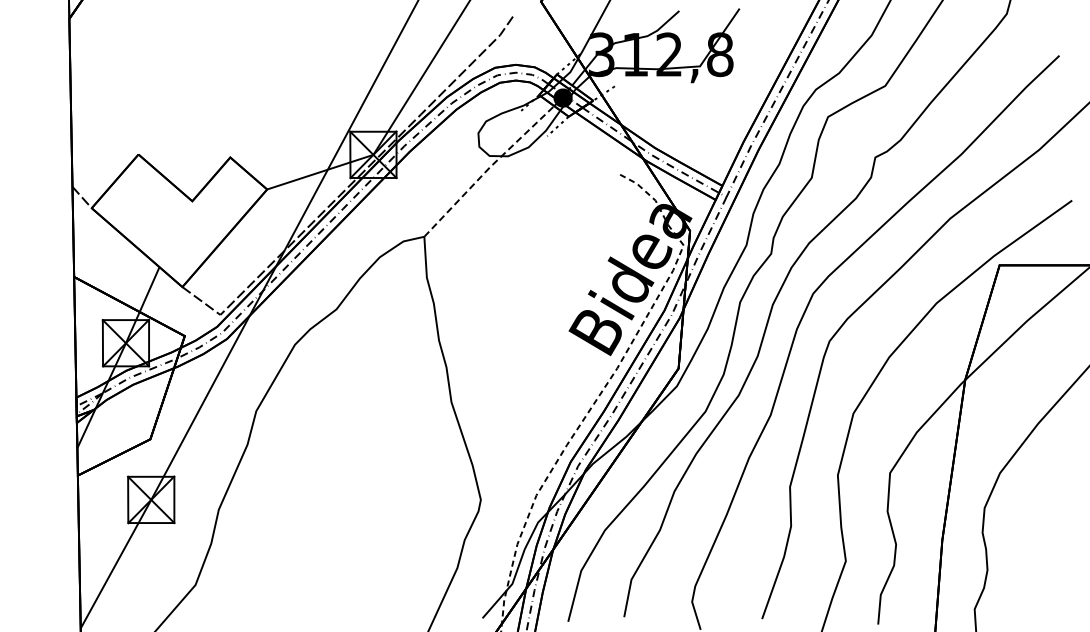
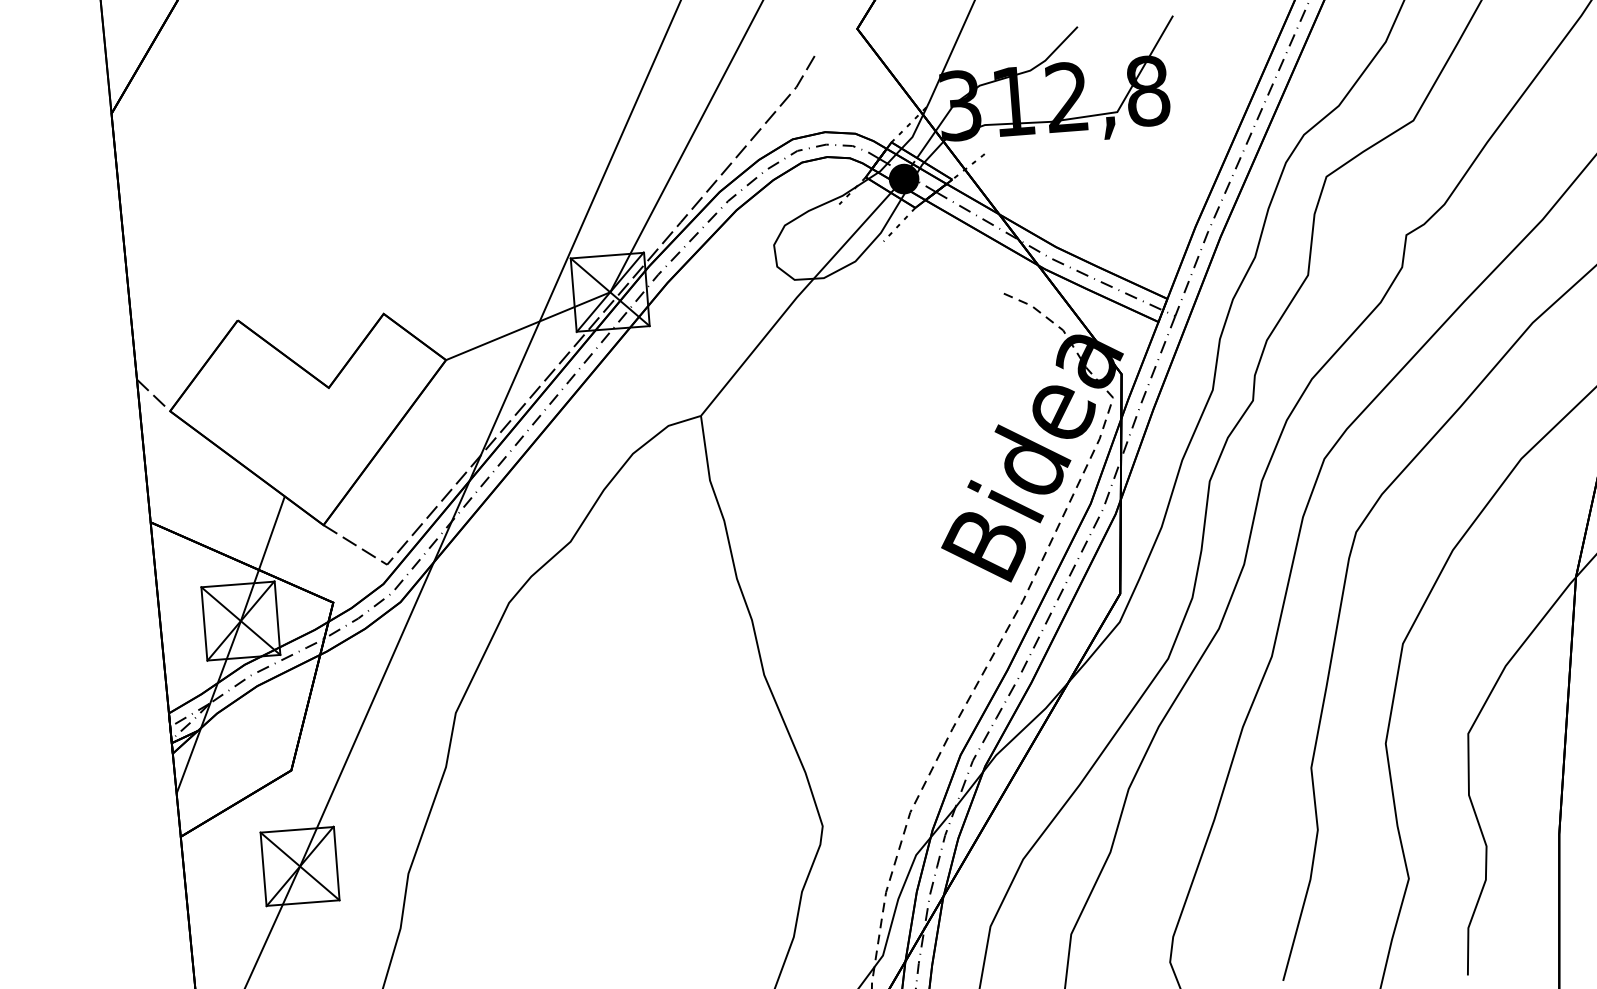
line: (488, 169) -> (794, 301), dashed -> solid

